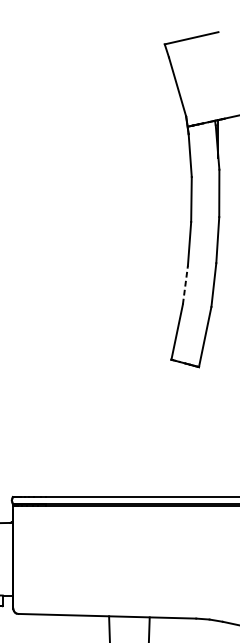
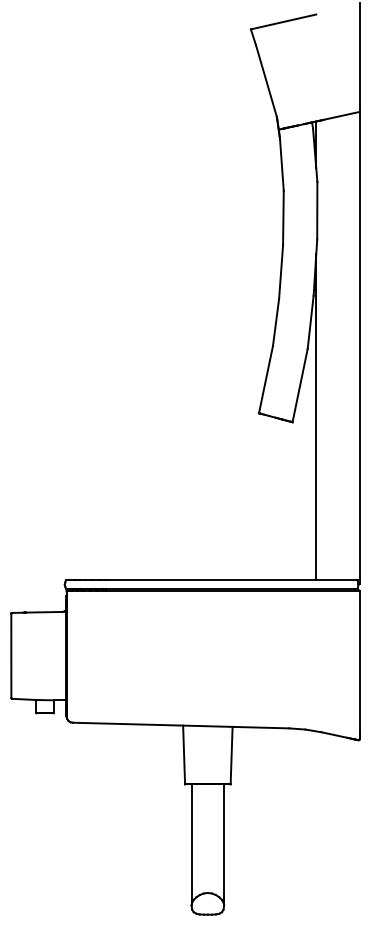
line: (185, 285) -> (276, 322), dashed -> solid
line: (218, 363) -> (316, 417), added

